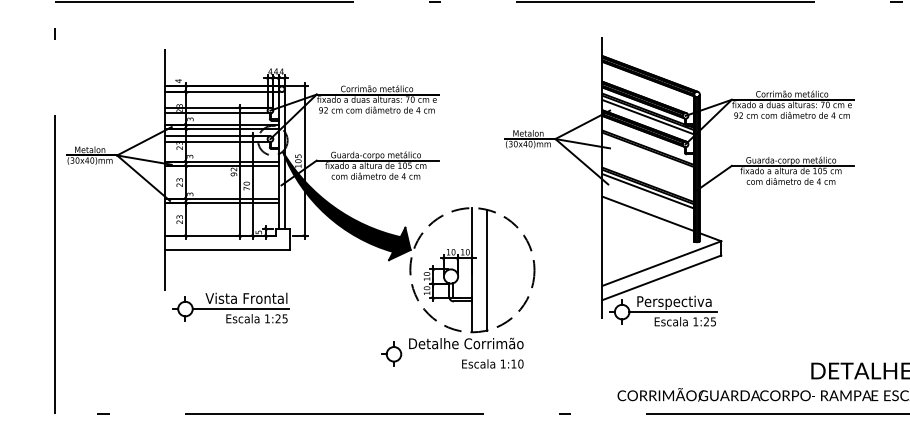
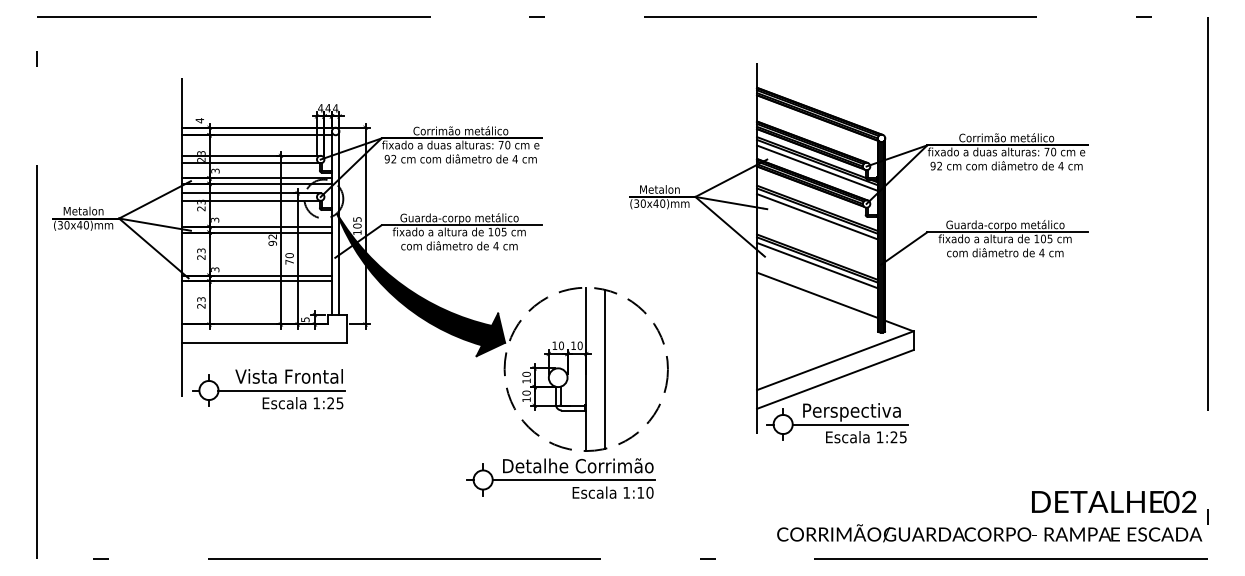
line: (648, 153) -> (817, 216), added
part: (230, 308) -> (268, 389), moved
line: (462, 354) -> (573, 480), added

